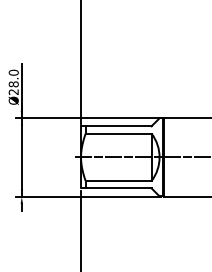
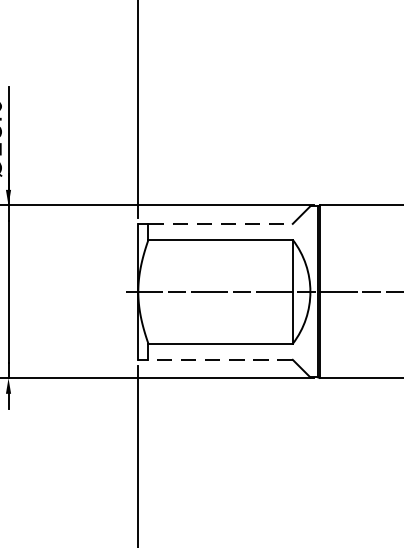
line: (118, 126) -> (220, 224), solid -> dashed
line: (118, 188) -> (220, 360), solid -> dashed

